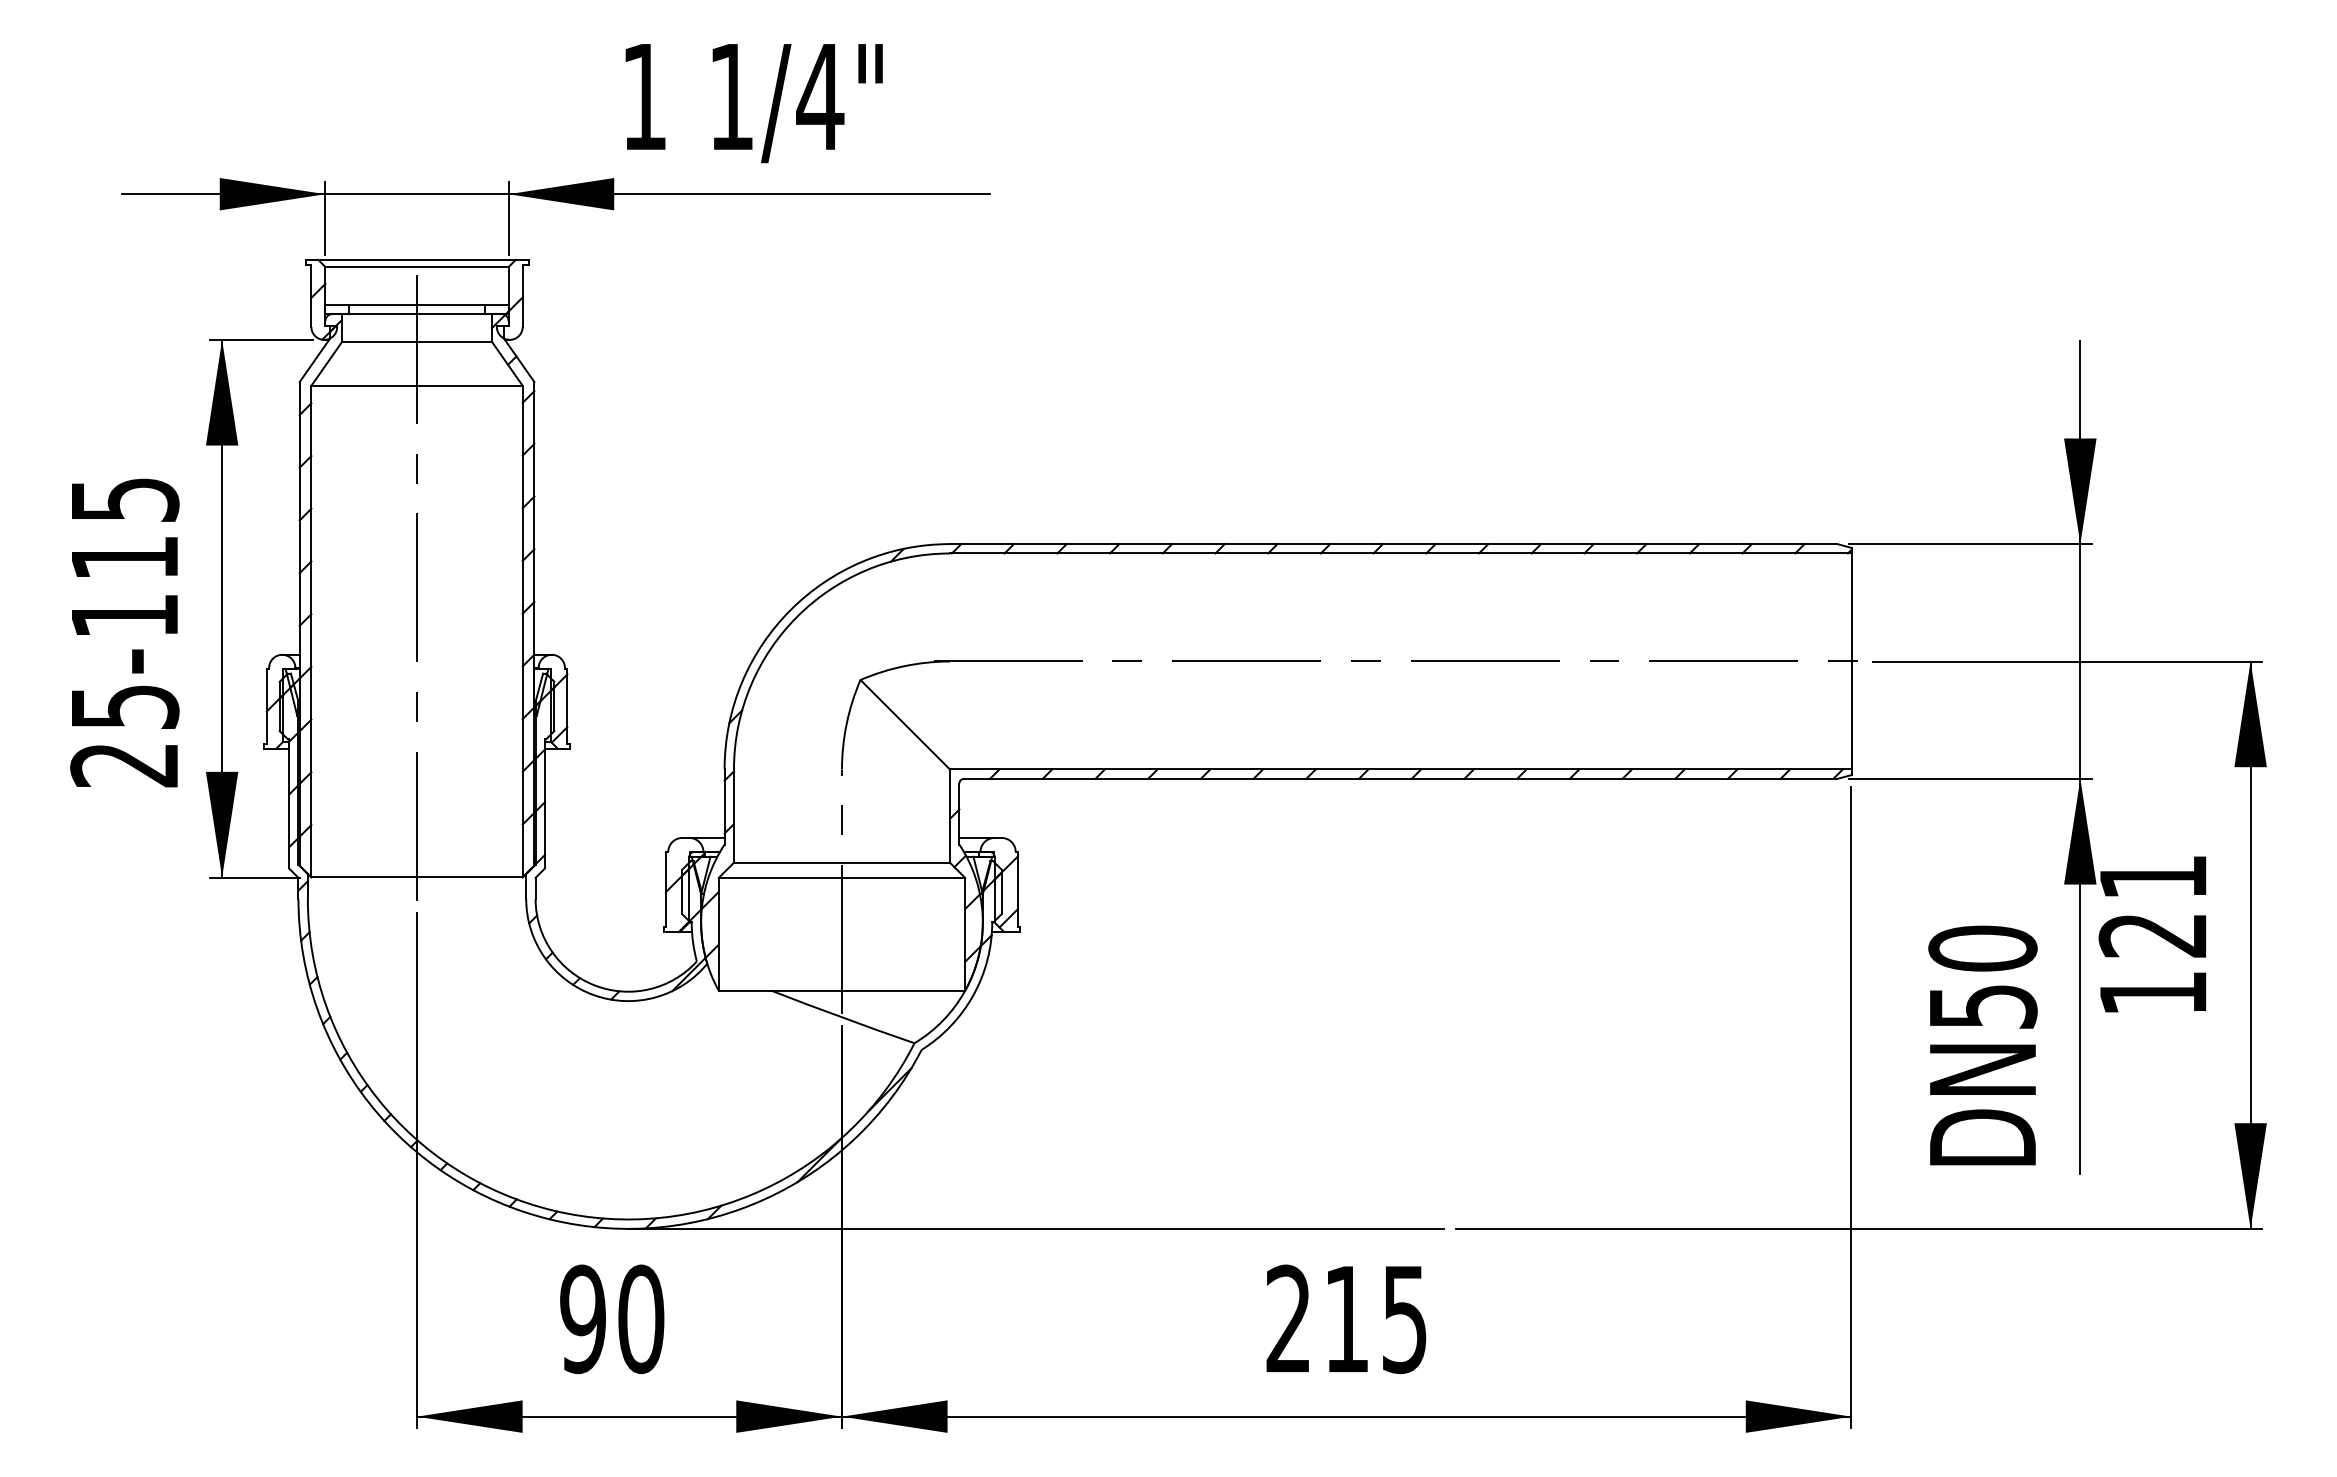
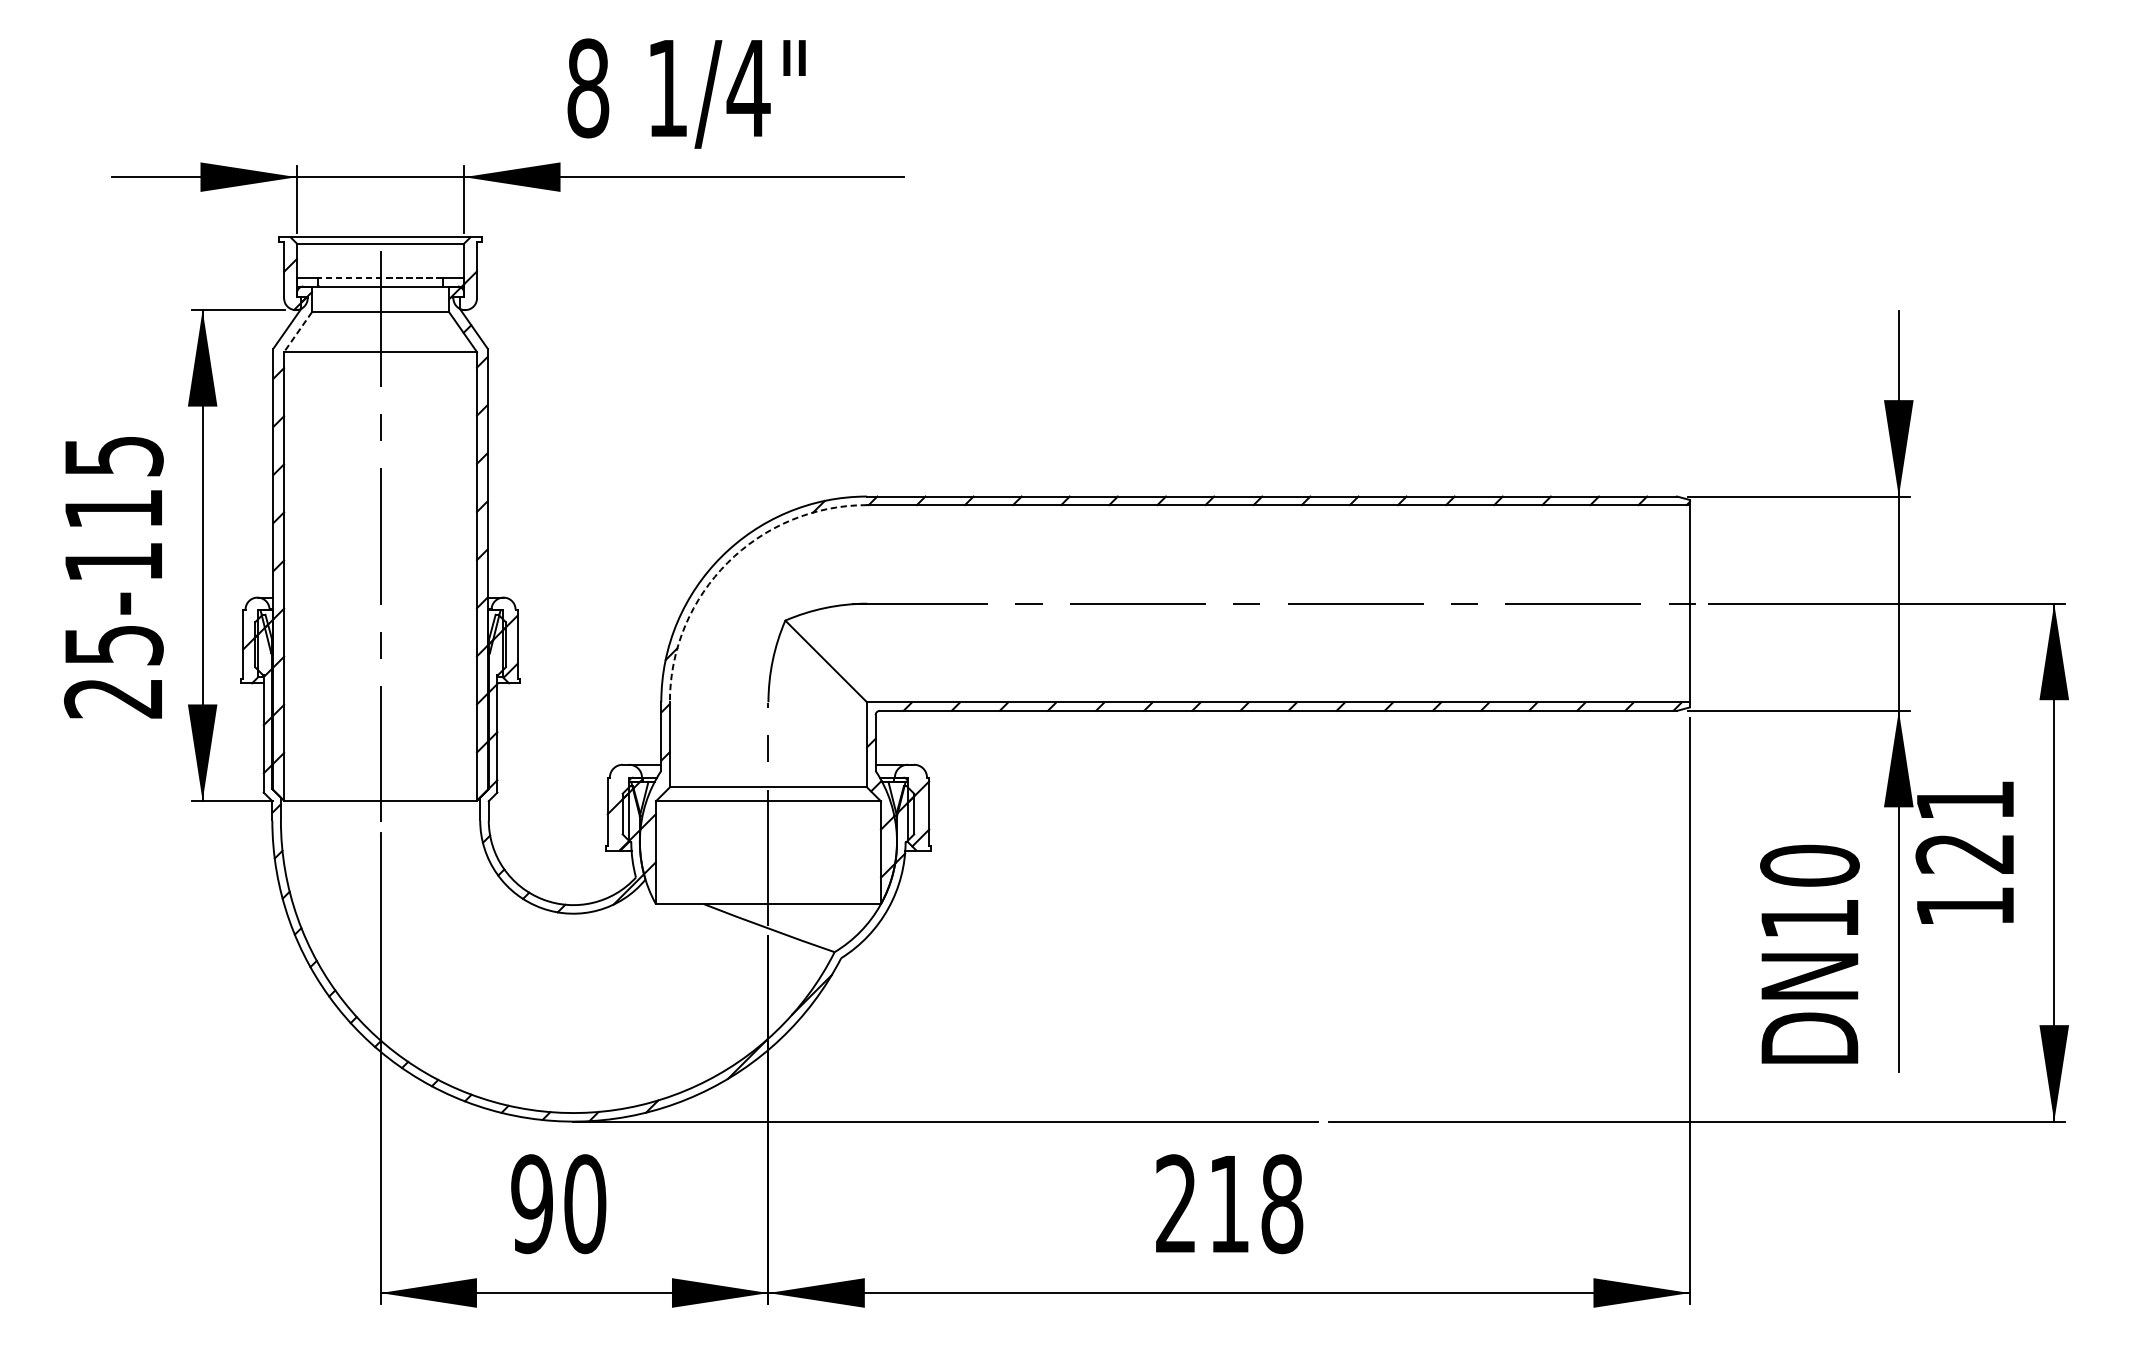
text: (644, 96) -> (588, 87), 1 -> 8
line: (416, 304) -> (380, 277), solid -> dashed
line: (326, 363) -> (297, 331), solid -> dashed
arc: (797, 616) -> (727, 562), solid -> dashed
text: (1983, 1006) -> (1810, 918), DN50 -> DN10
text: (1404, 1319) -> (1281, 1204), 215 -> 218

